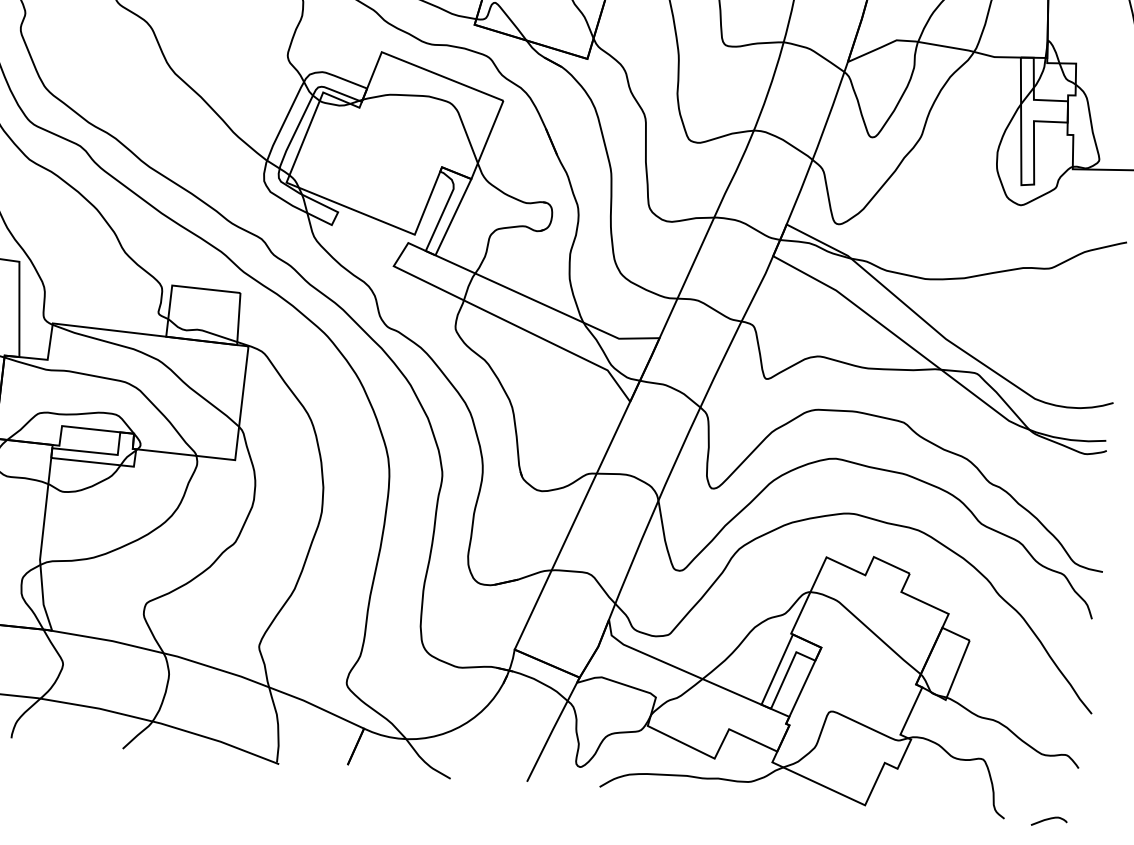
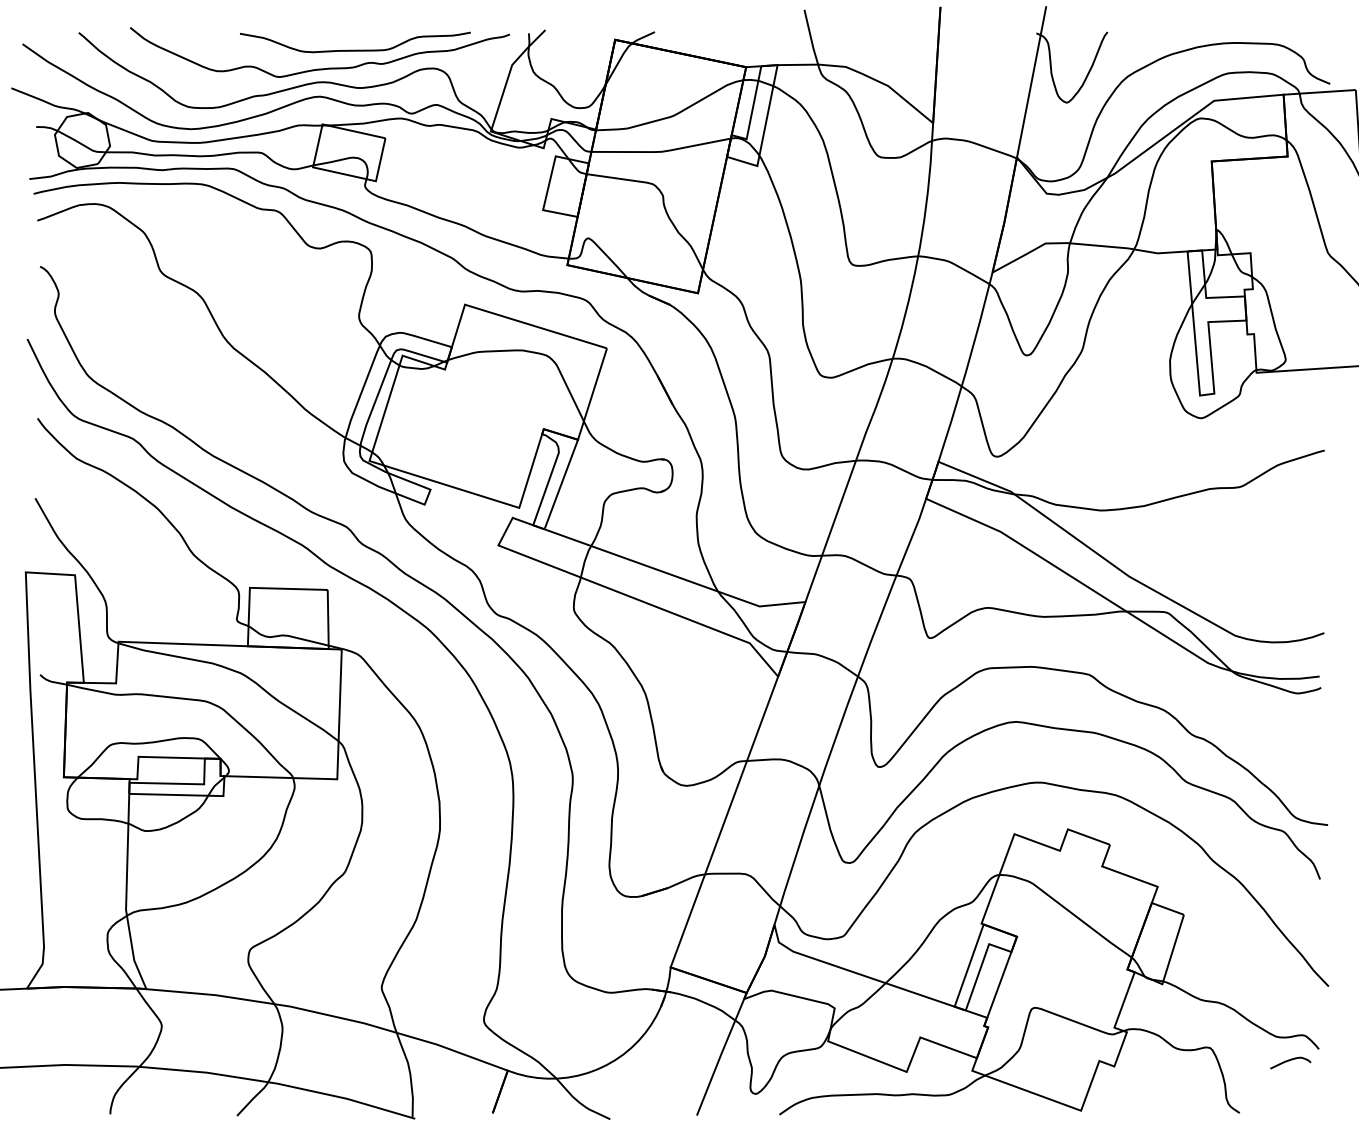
curve: (1048, 820) -> (1289, 1061), moved

